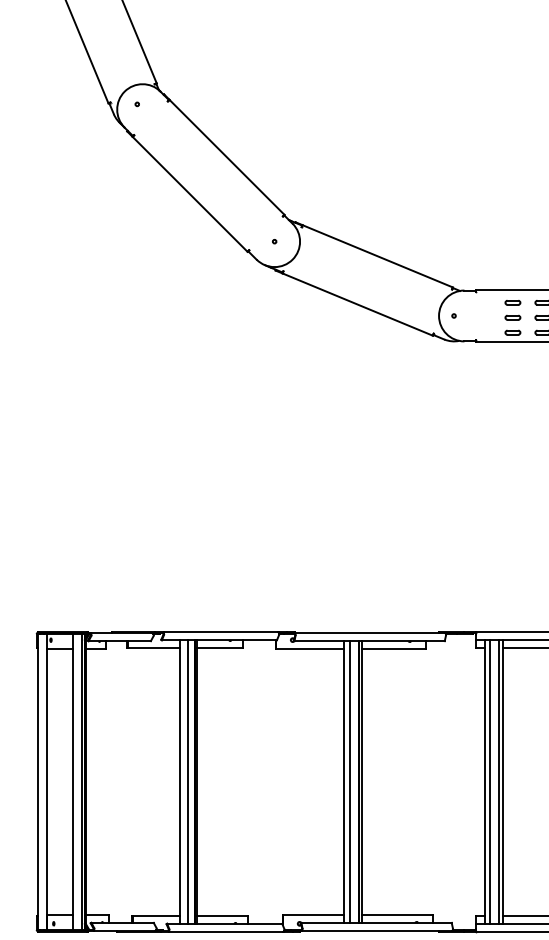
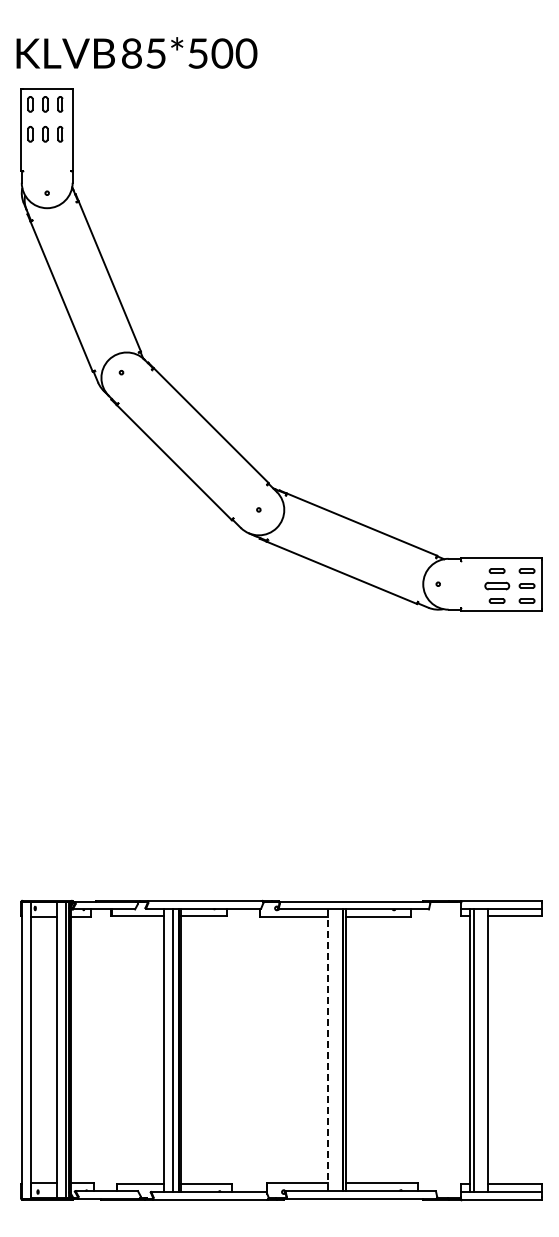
part: (512, 317) -> (496, 585), size x1.6
line: (343, 782) -> (327, 1050), solid -> dashed
line: (350, 782) -> (334, 1050), removed
line: (499, 782) -> (483, 1050), removed

